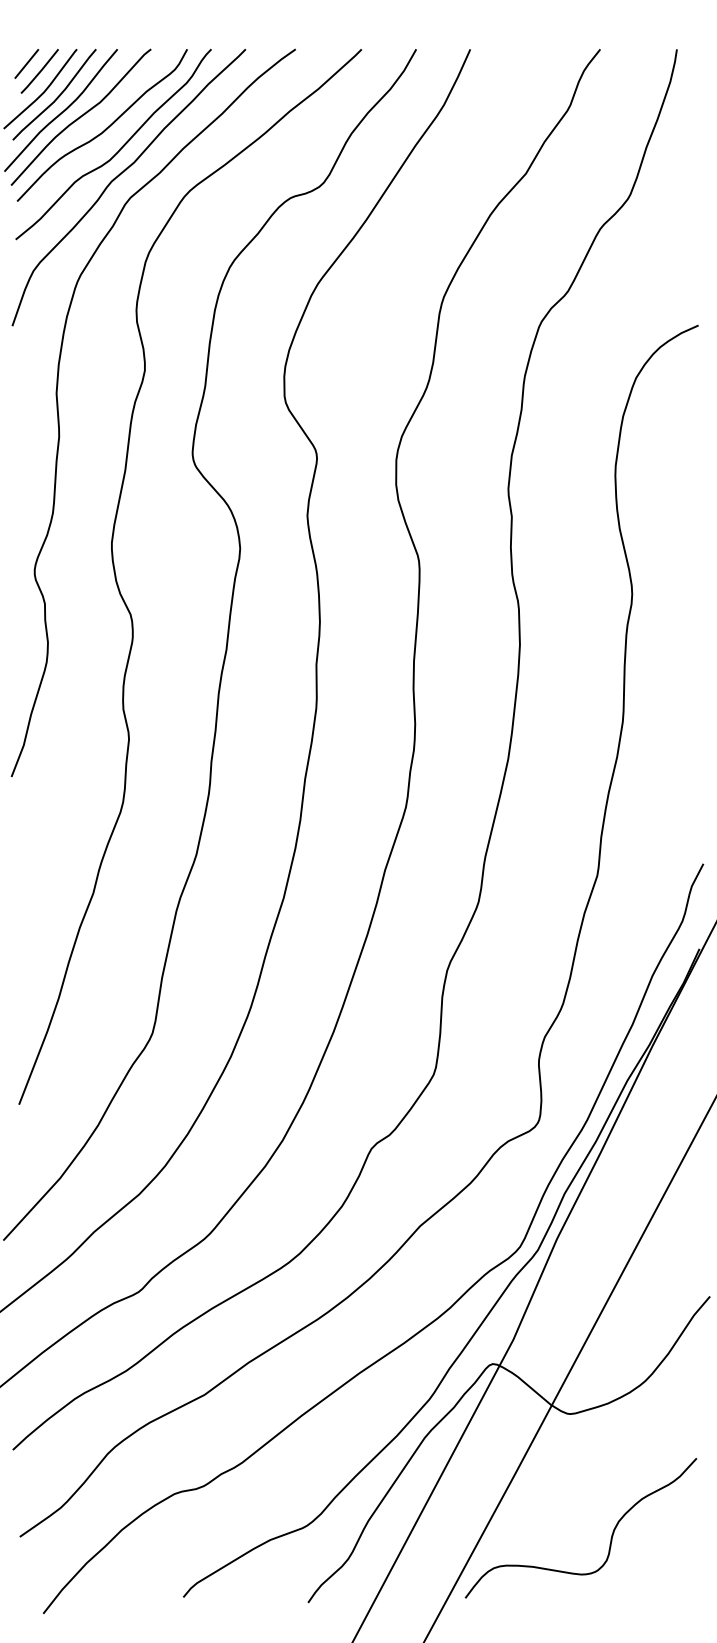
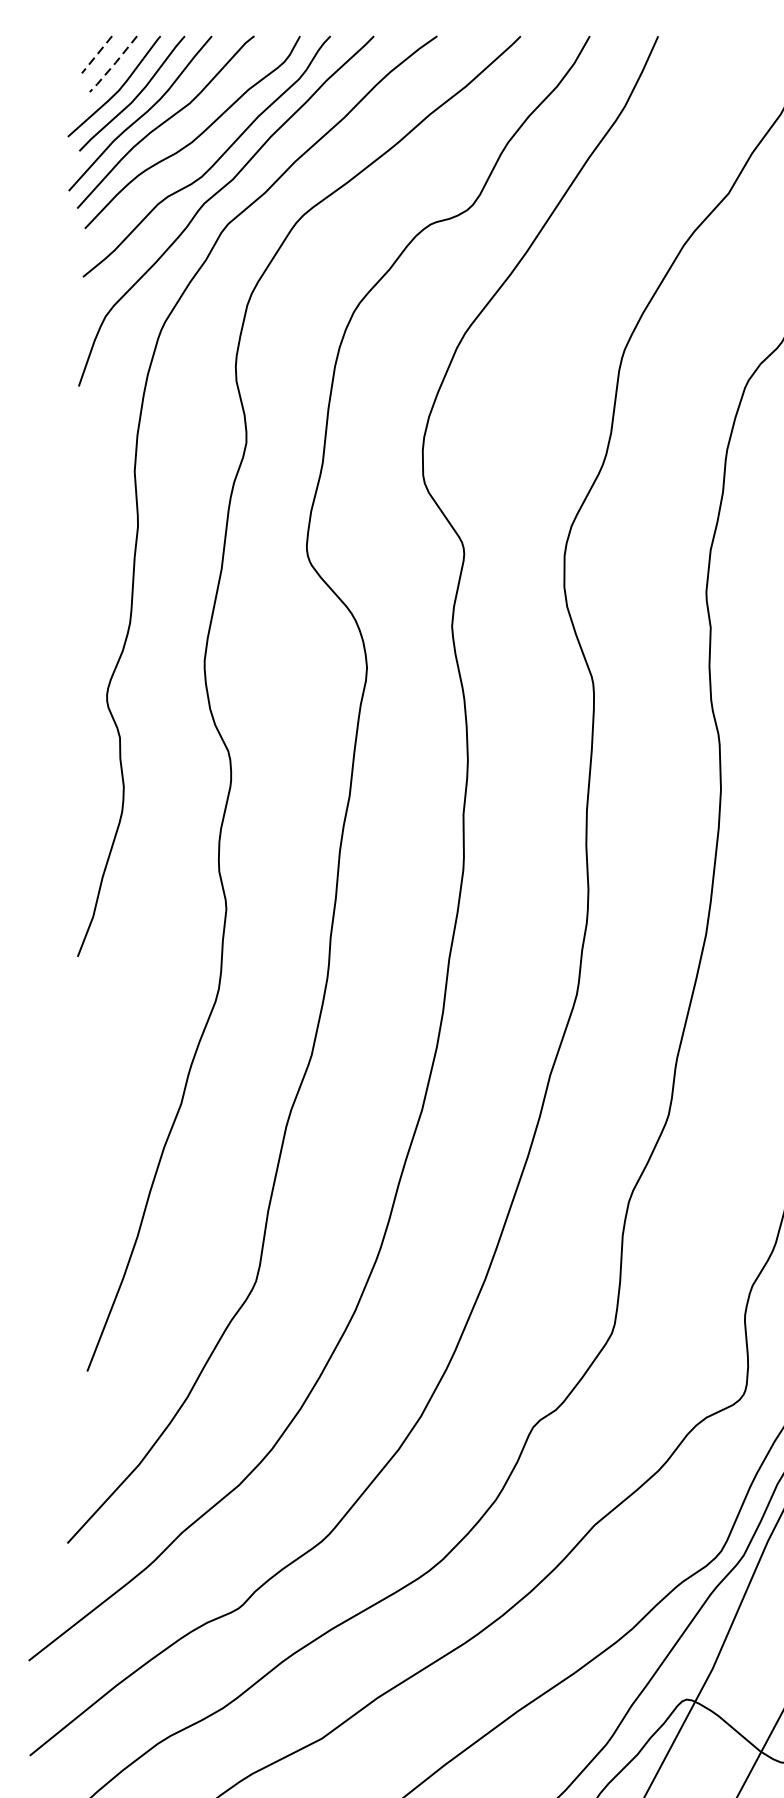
line: (26, 63) -> (96, 54), solid -> dashed
line: (39, 72) -> (113, 65), solid -> dashed

